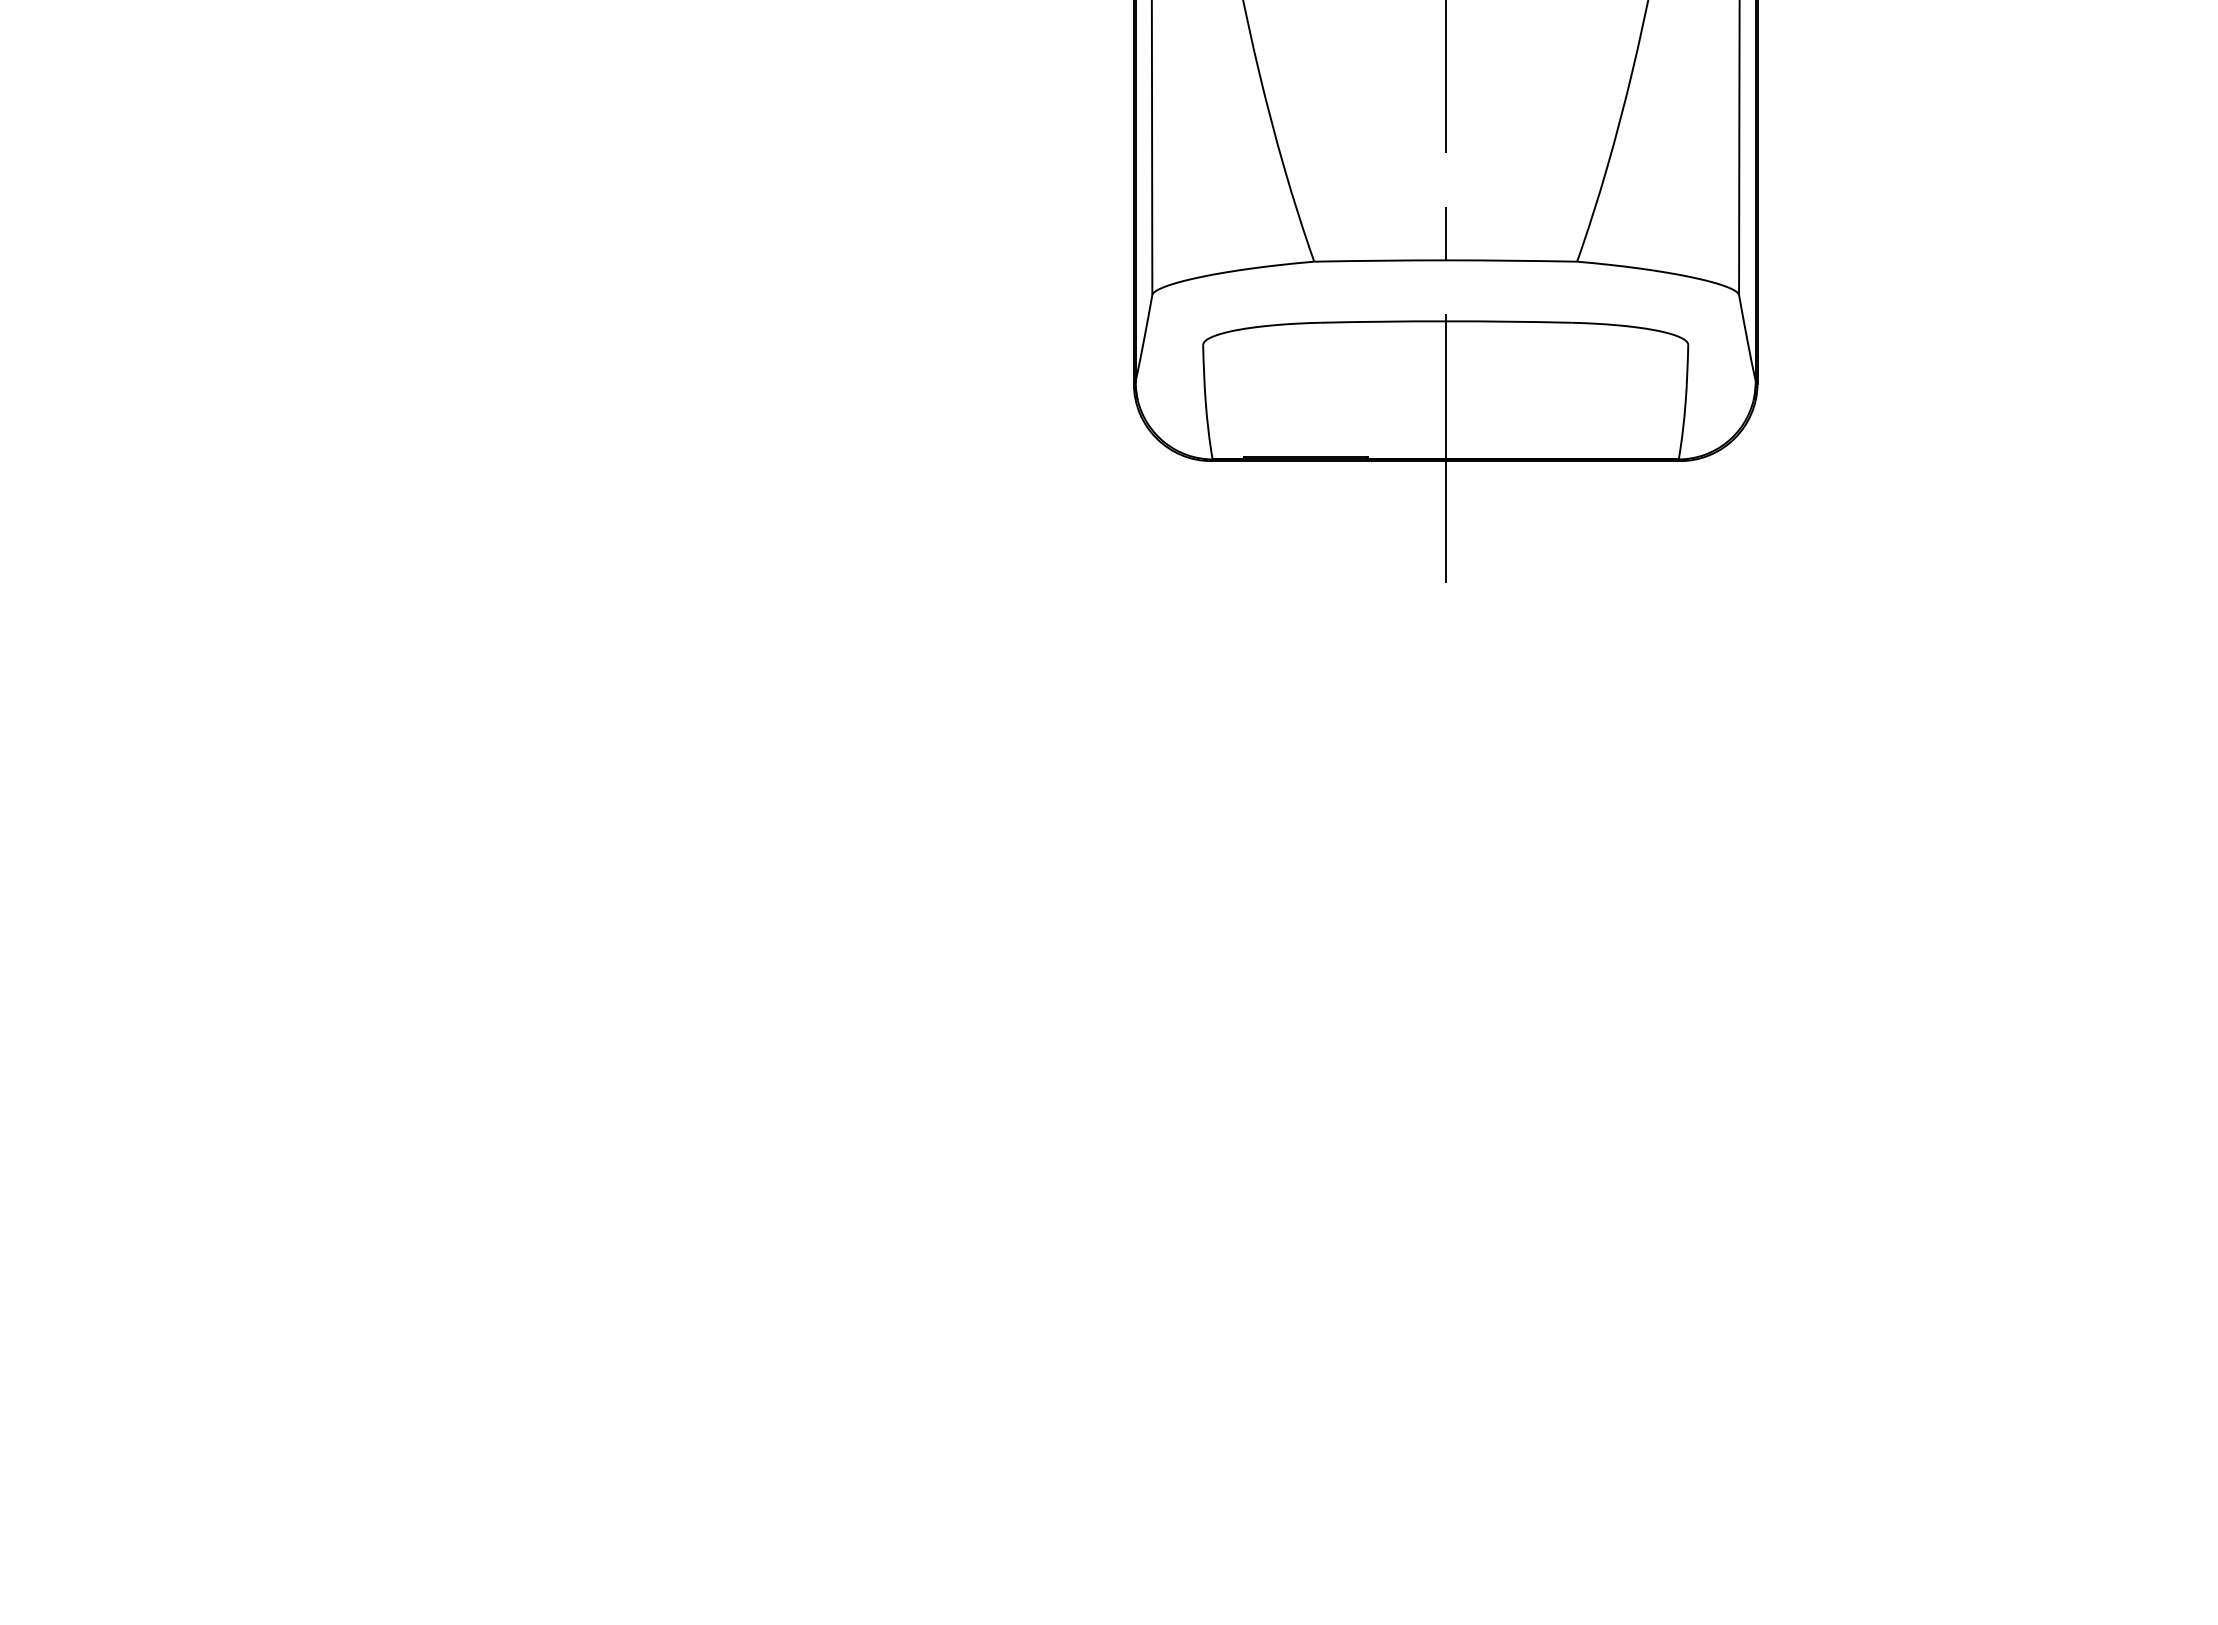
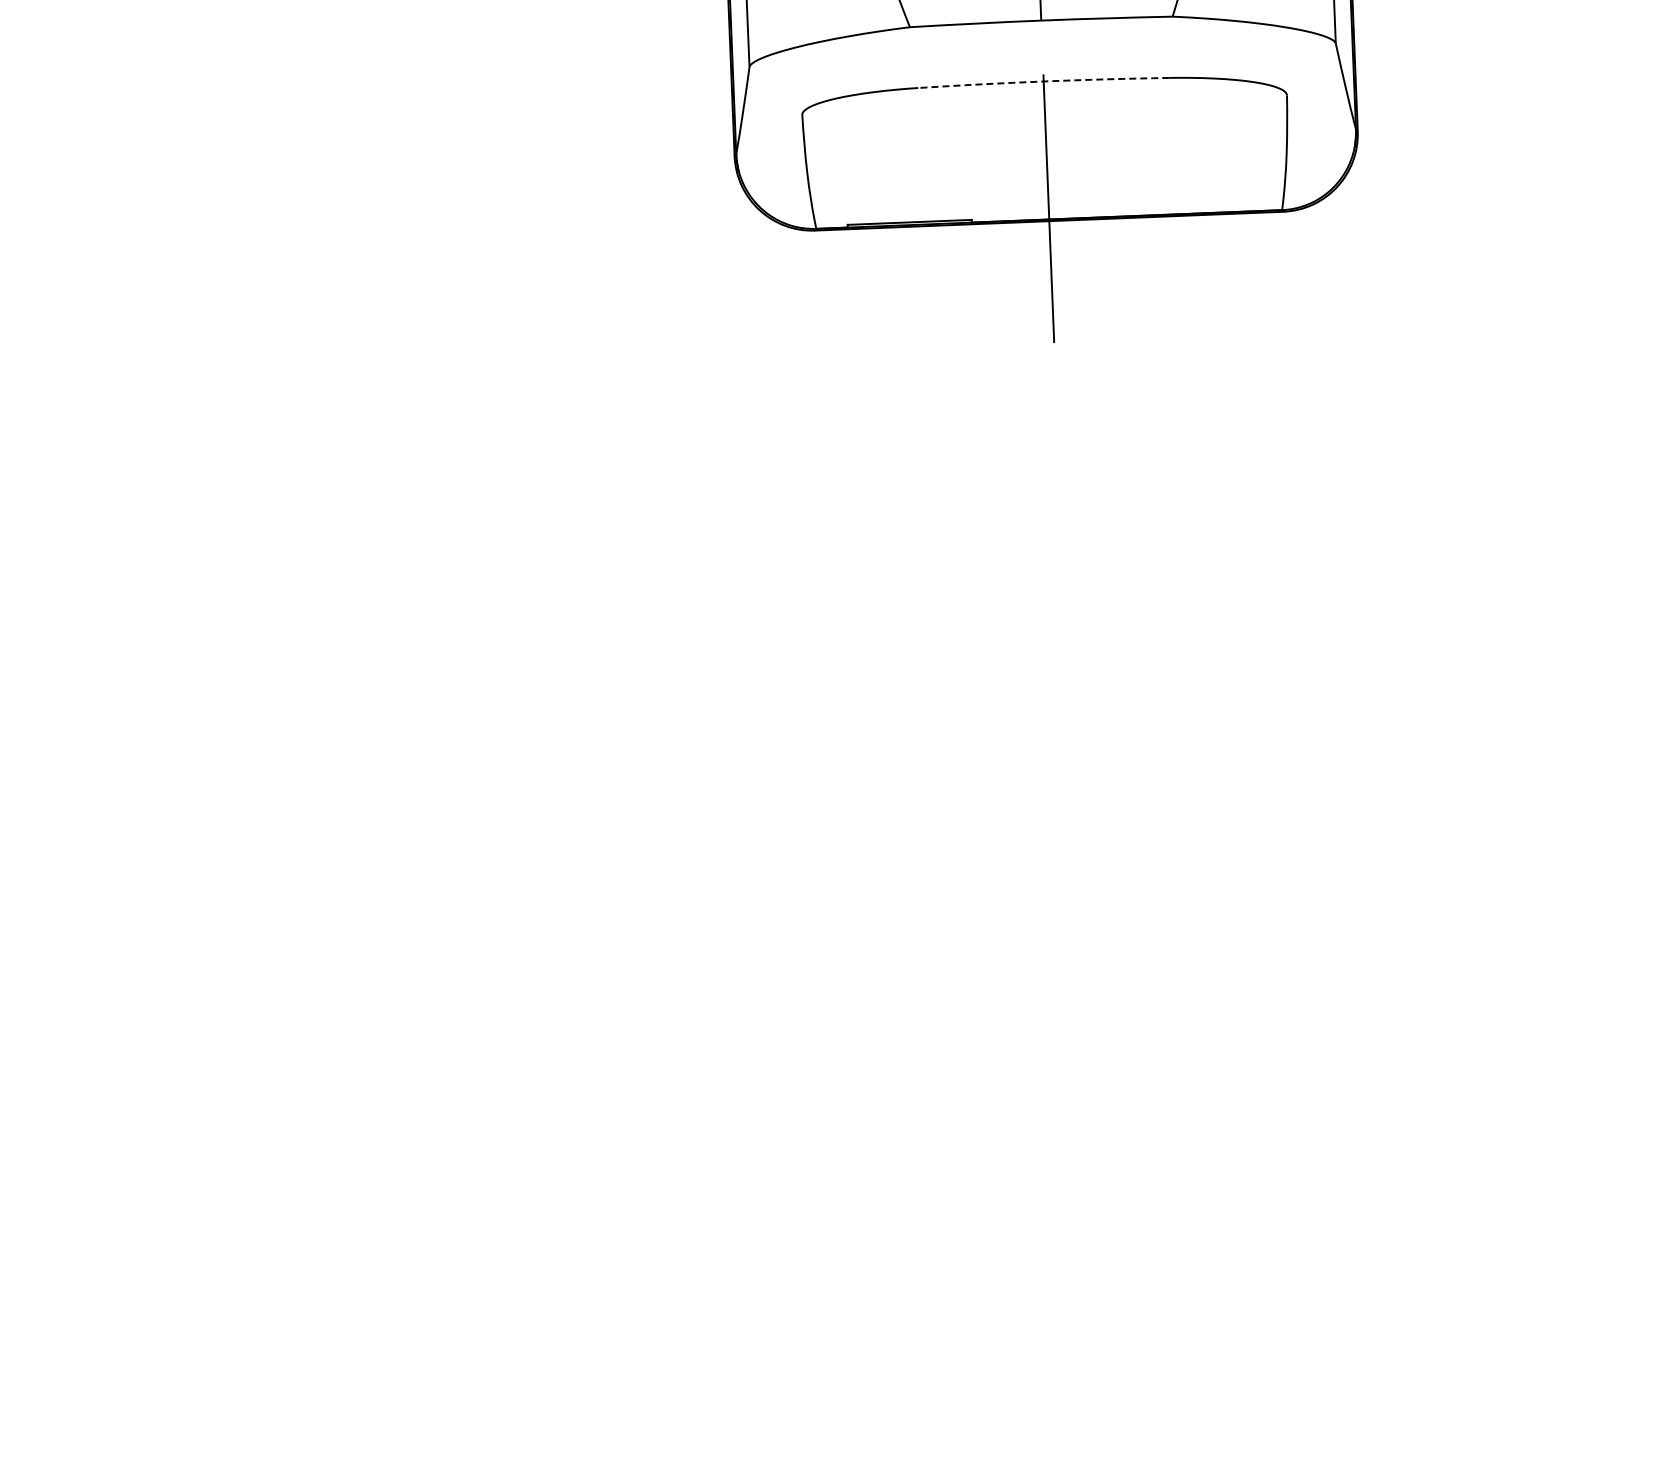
arc: (1445, 321) -> (1043, 81), solid -> dashed

